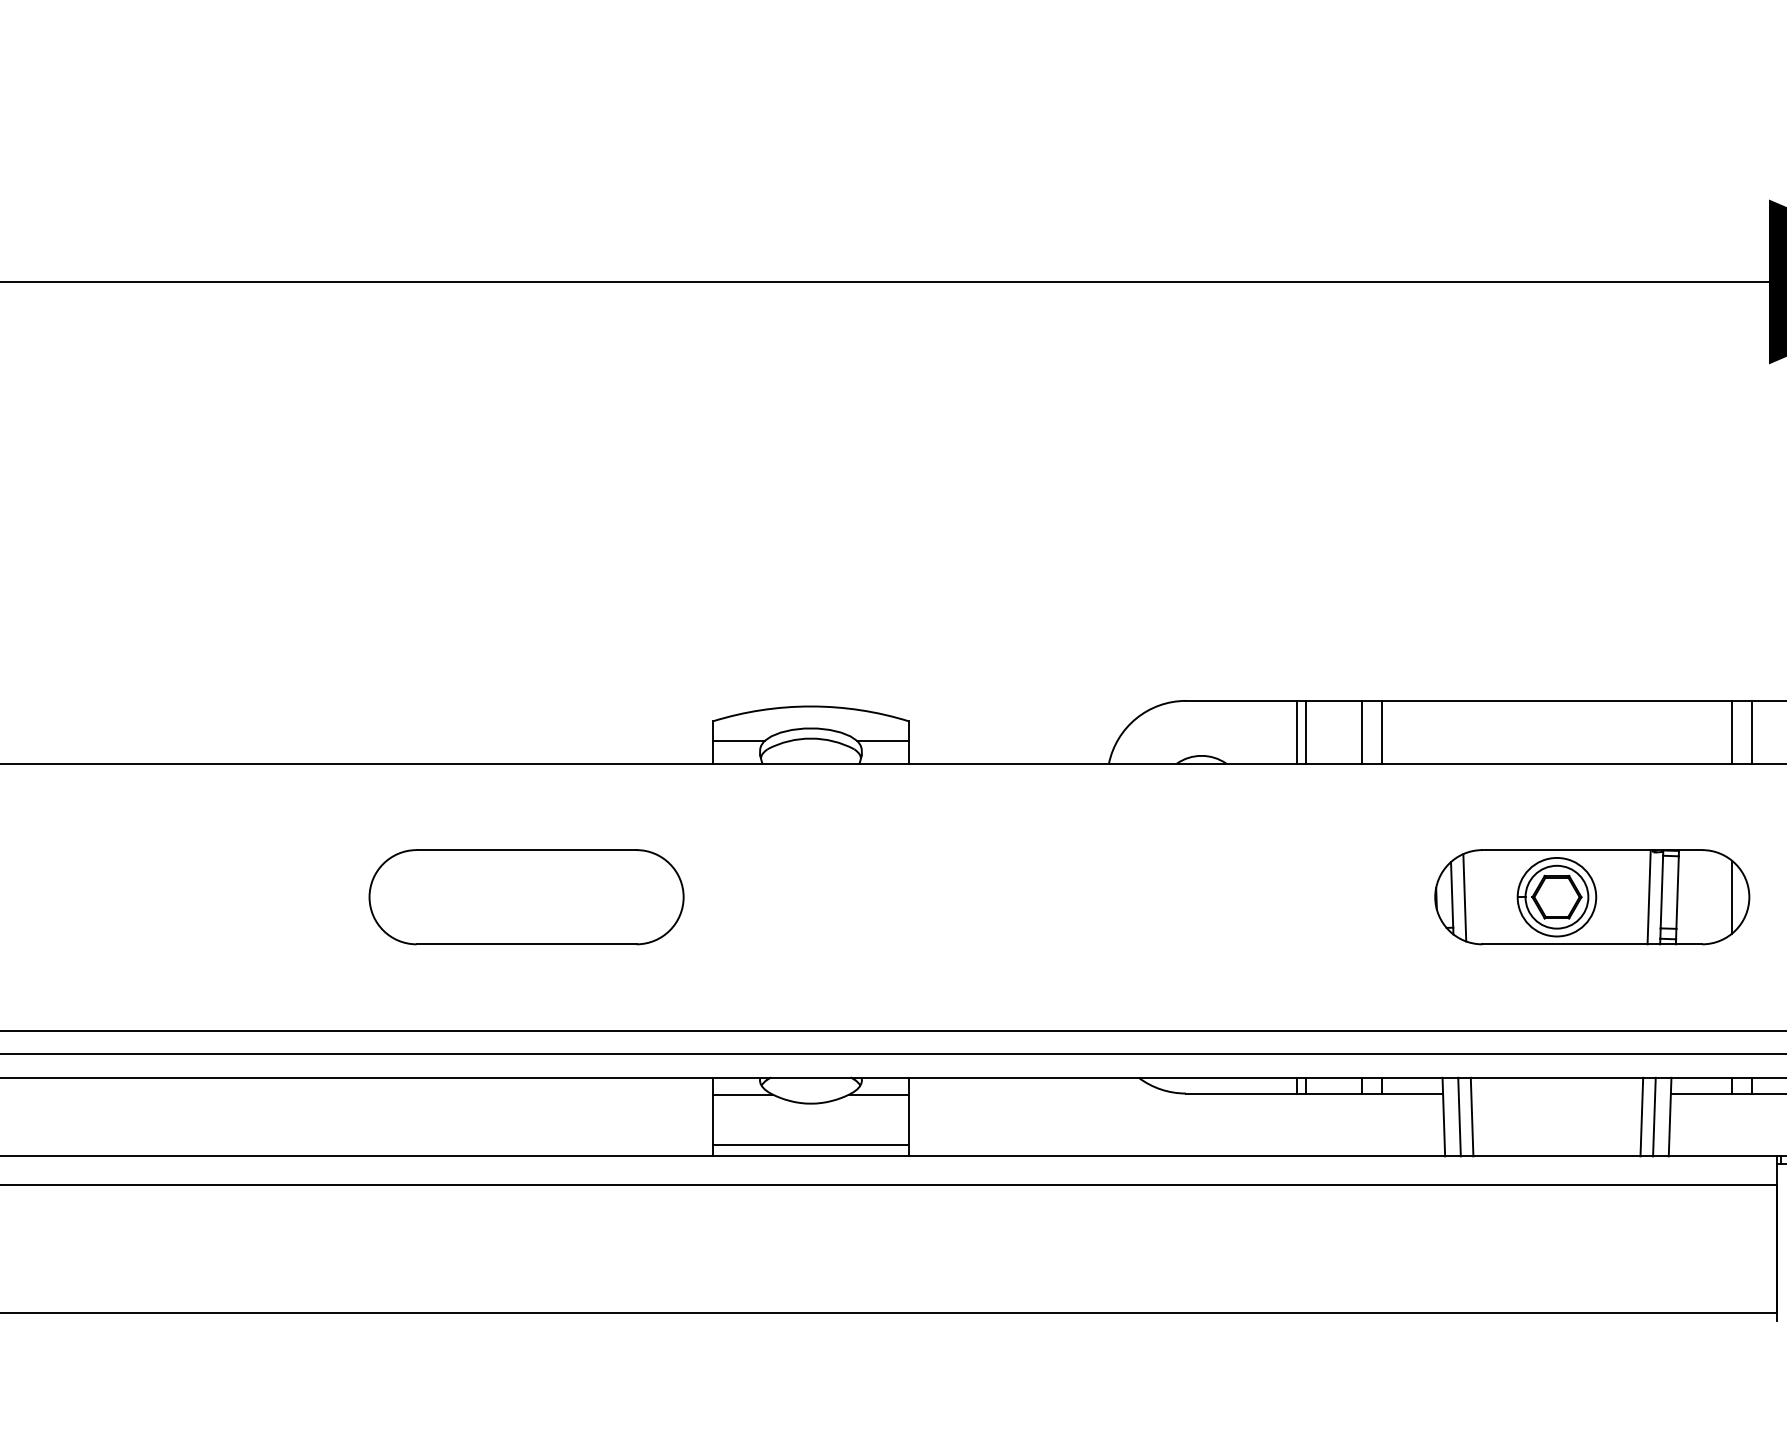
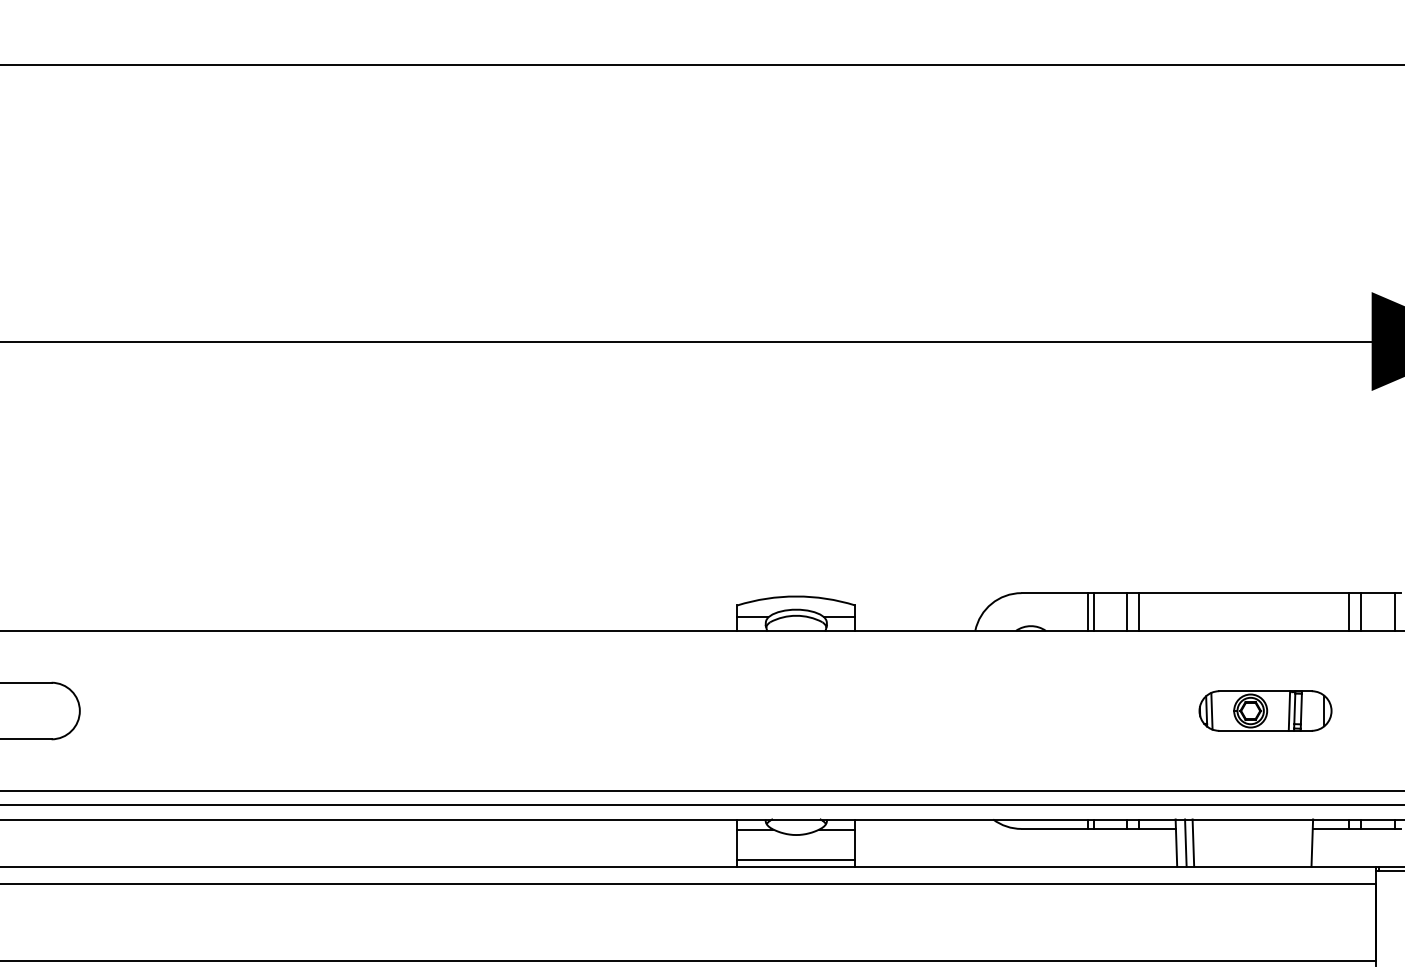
part: (526, 896) -> (625, 710), removed
part: (1592, 896) -> (1265, 710), size x0.7
line: (1642, 1116) -> (1295, 842), removed
line: (1653, 1116) -> (1302, 842), removed

